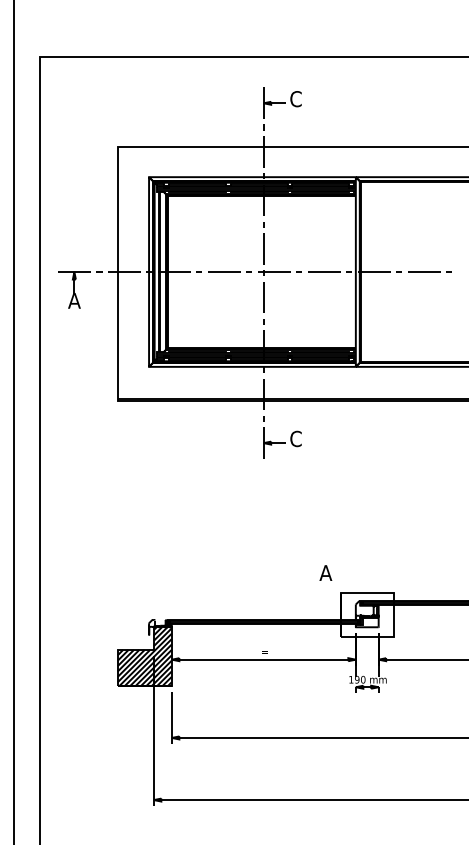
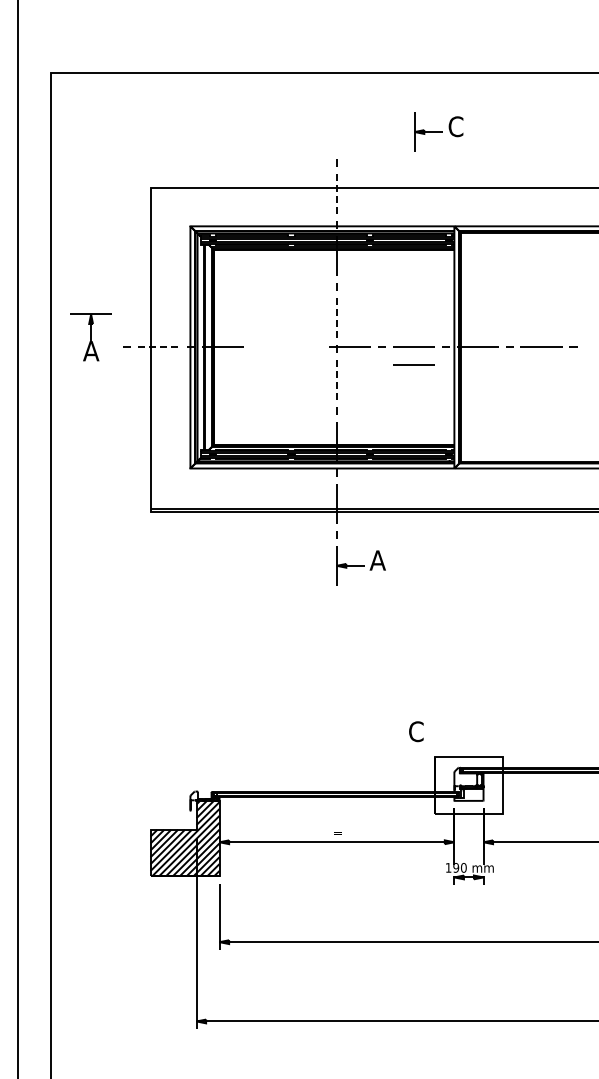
part: (282, 102) -> (438, 131), moved
line: (263, 152) -> (336, 194), solid -> dashed
line: (263, 249) -> (336, 318), solid -> dashed
line: (224, 271) -> (286, 346), removed
line: (124, 272) -> (159, 347), solid -> dashed
line: (323, 285) -> (413, 364), added
part: (73, 290) -> (90, 337), moved
line: (263, 297) -> (336, 380), solid -> dashed
text: (295, 438) -> (377, 560), C -> A
text: (326, 572) -> (416, 731), A -> C

